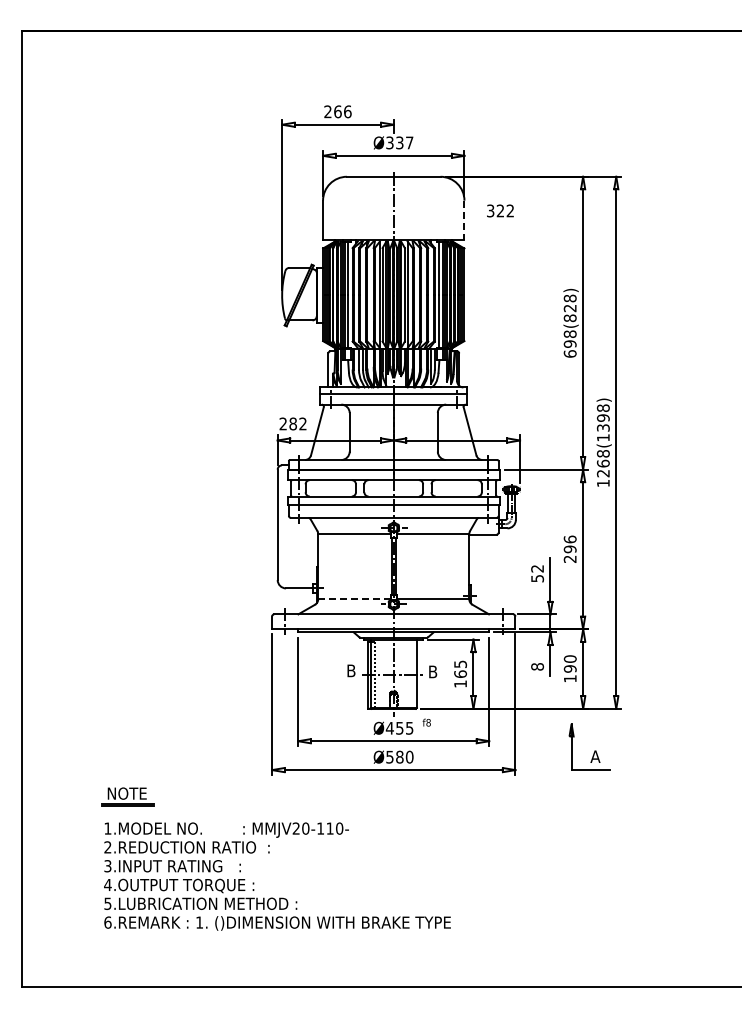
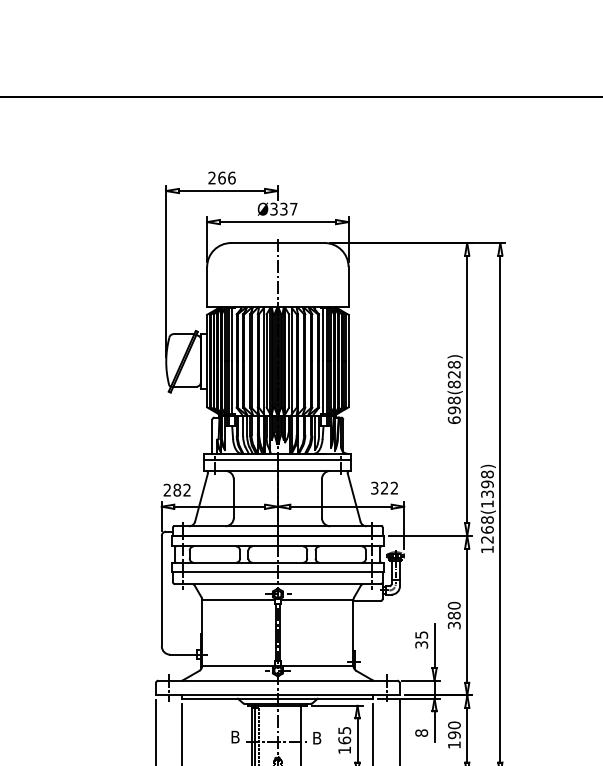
text: (500, 210) -> (384, 487), moved
line: (464, 220) -> (348, 286), dashed -> solid
text: (569, 548) -> (453, 614), 296 -> 380
text: (537, 573) -> (421, 639), 52 -> 35
line: (354, 599) -> (238, 665), dashed -> solid

